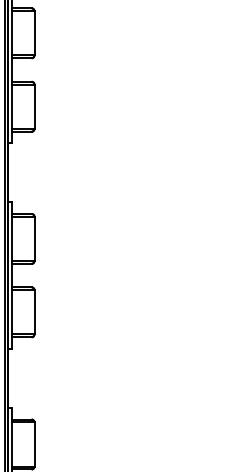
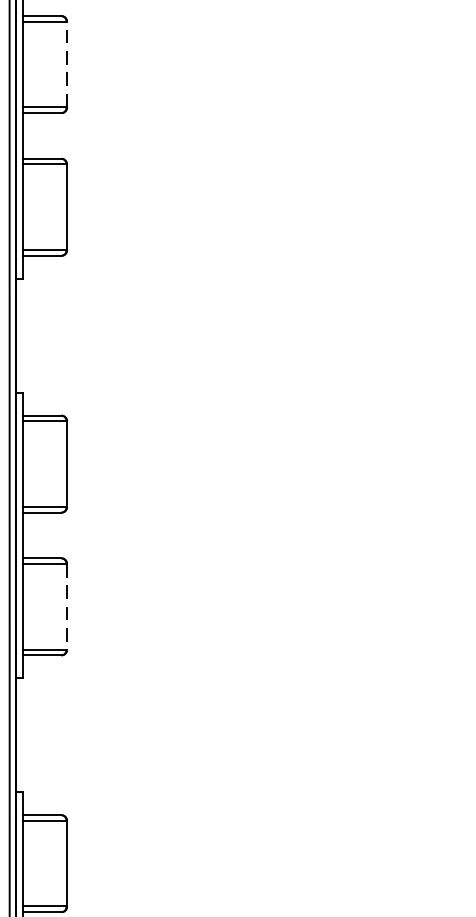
line: (34, 32) -> (66, 63), solid -> dashed
line: (34, 312) -> (66, 607), solid -> dashed

